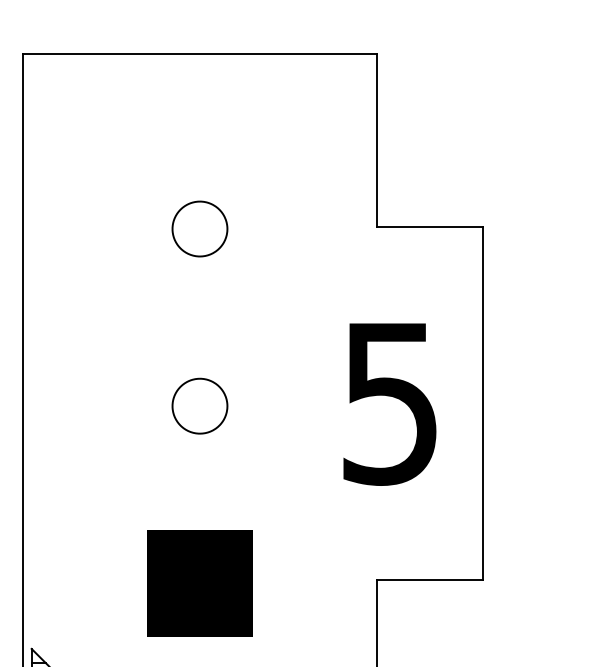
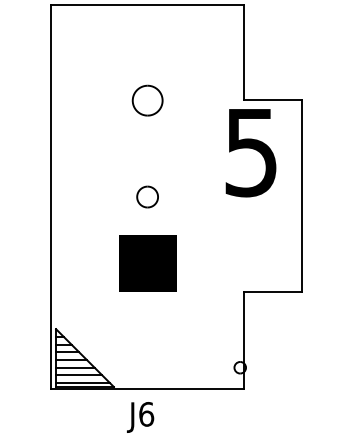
part: (199, 405) -> (147, 196), size x0.7
text: (388, 405) -> (250, 153), moved
part: (199, 583) -> (147, 263), moved

